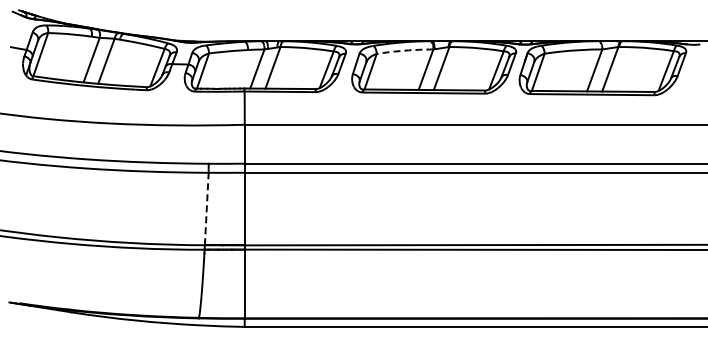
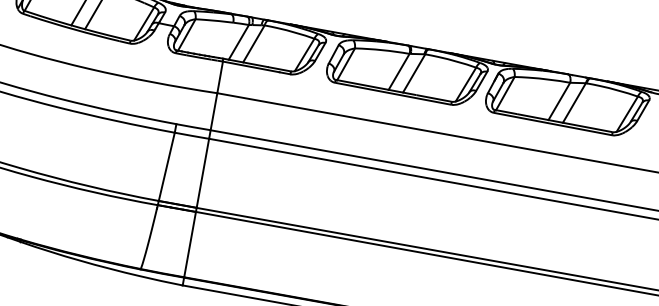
arc: (405, 50) -> (382, 50), dashed -> solid
line: (206, 208) -> (166, 166), dashed -> solid

